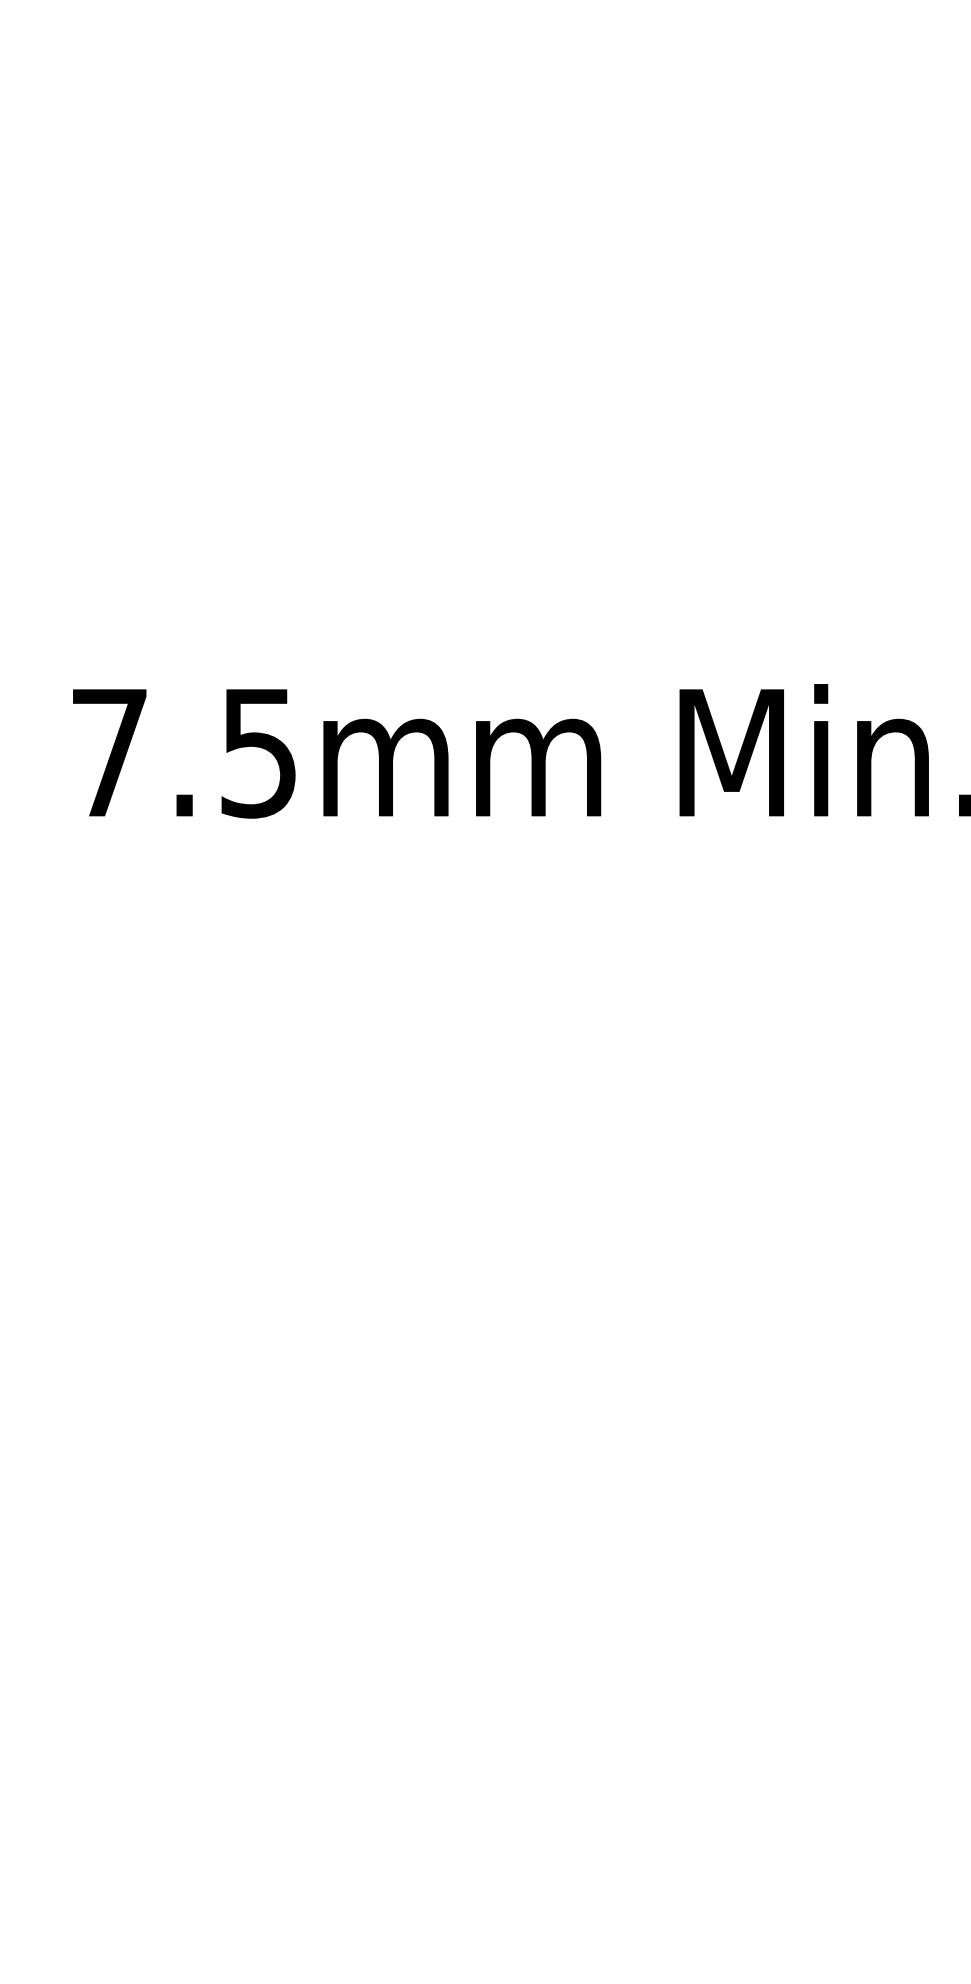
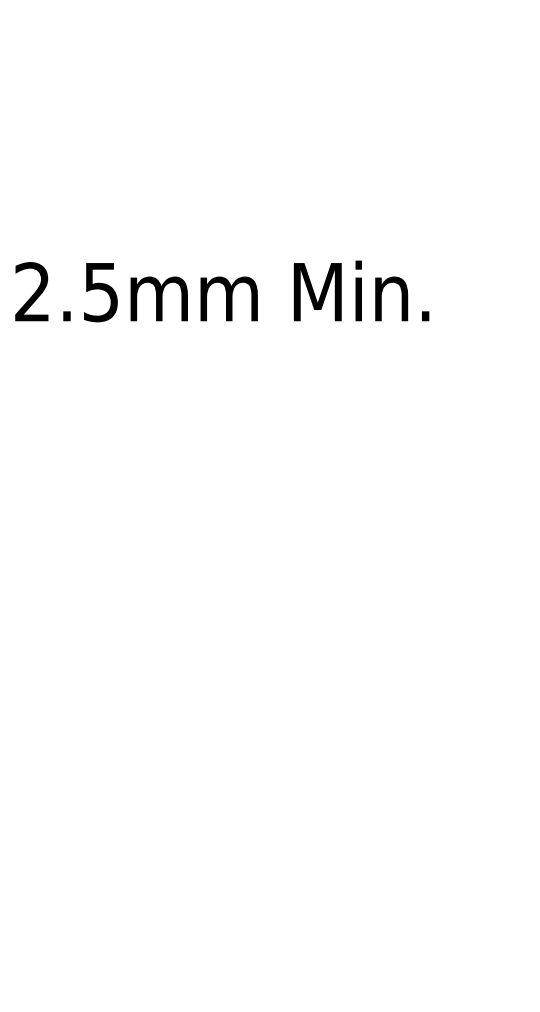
text: (109, 751) -> (32, 291), 7.5mm -> 2.5mm

